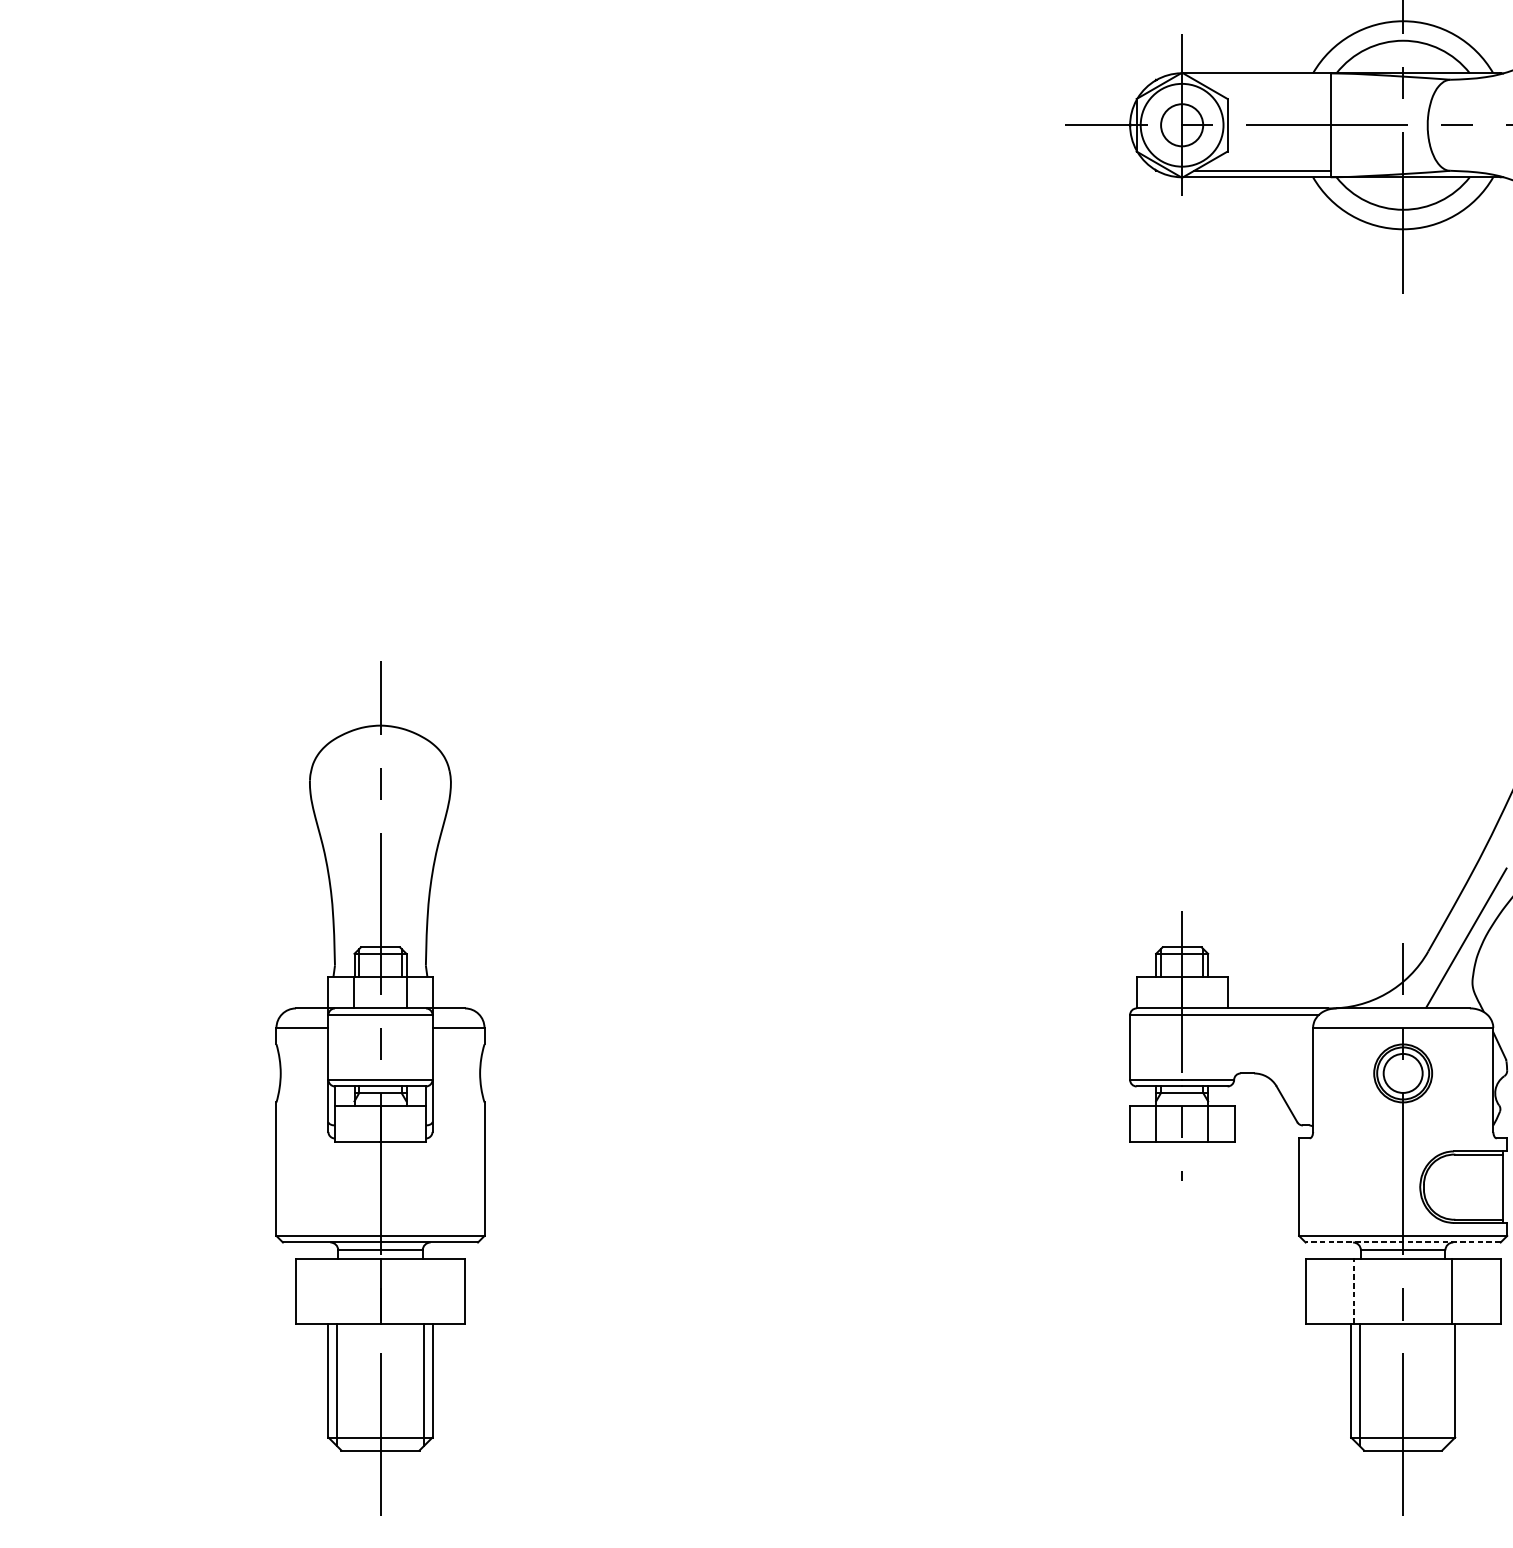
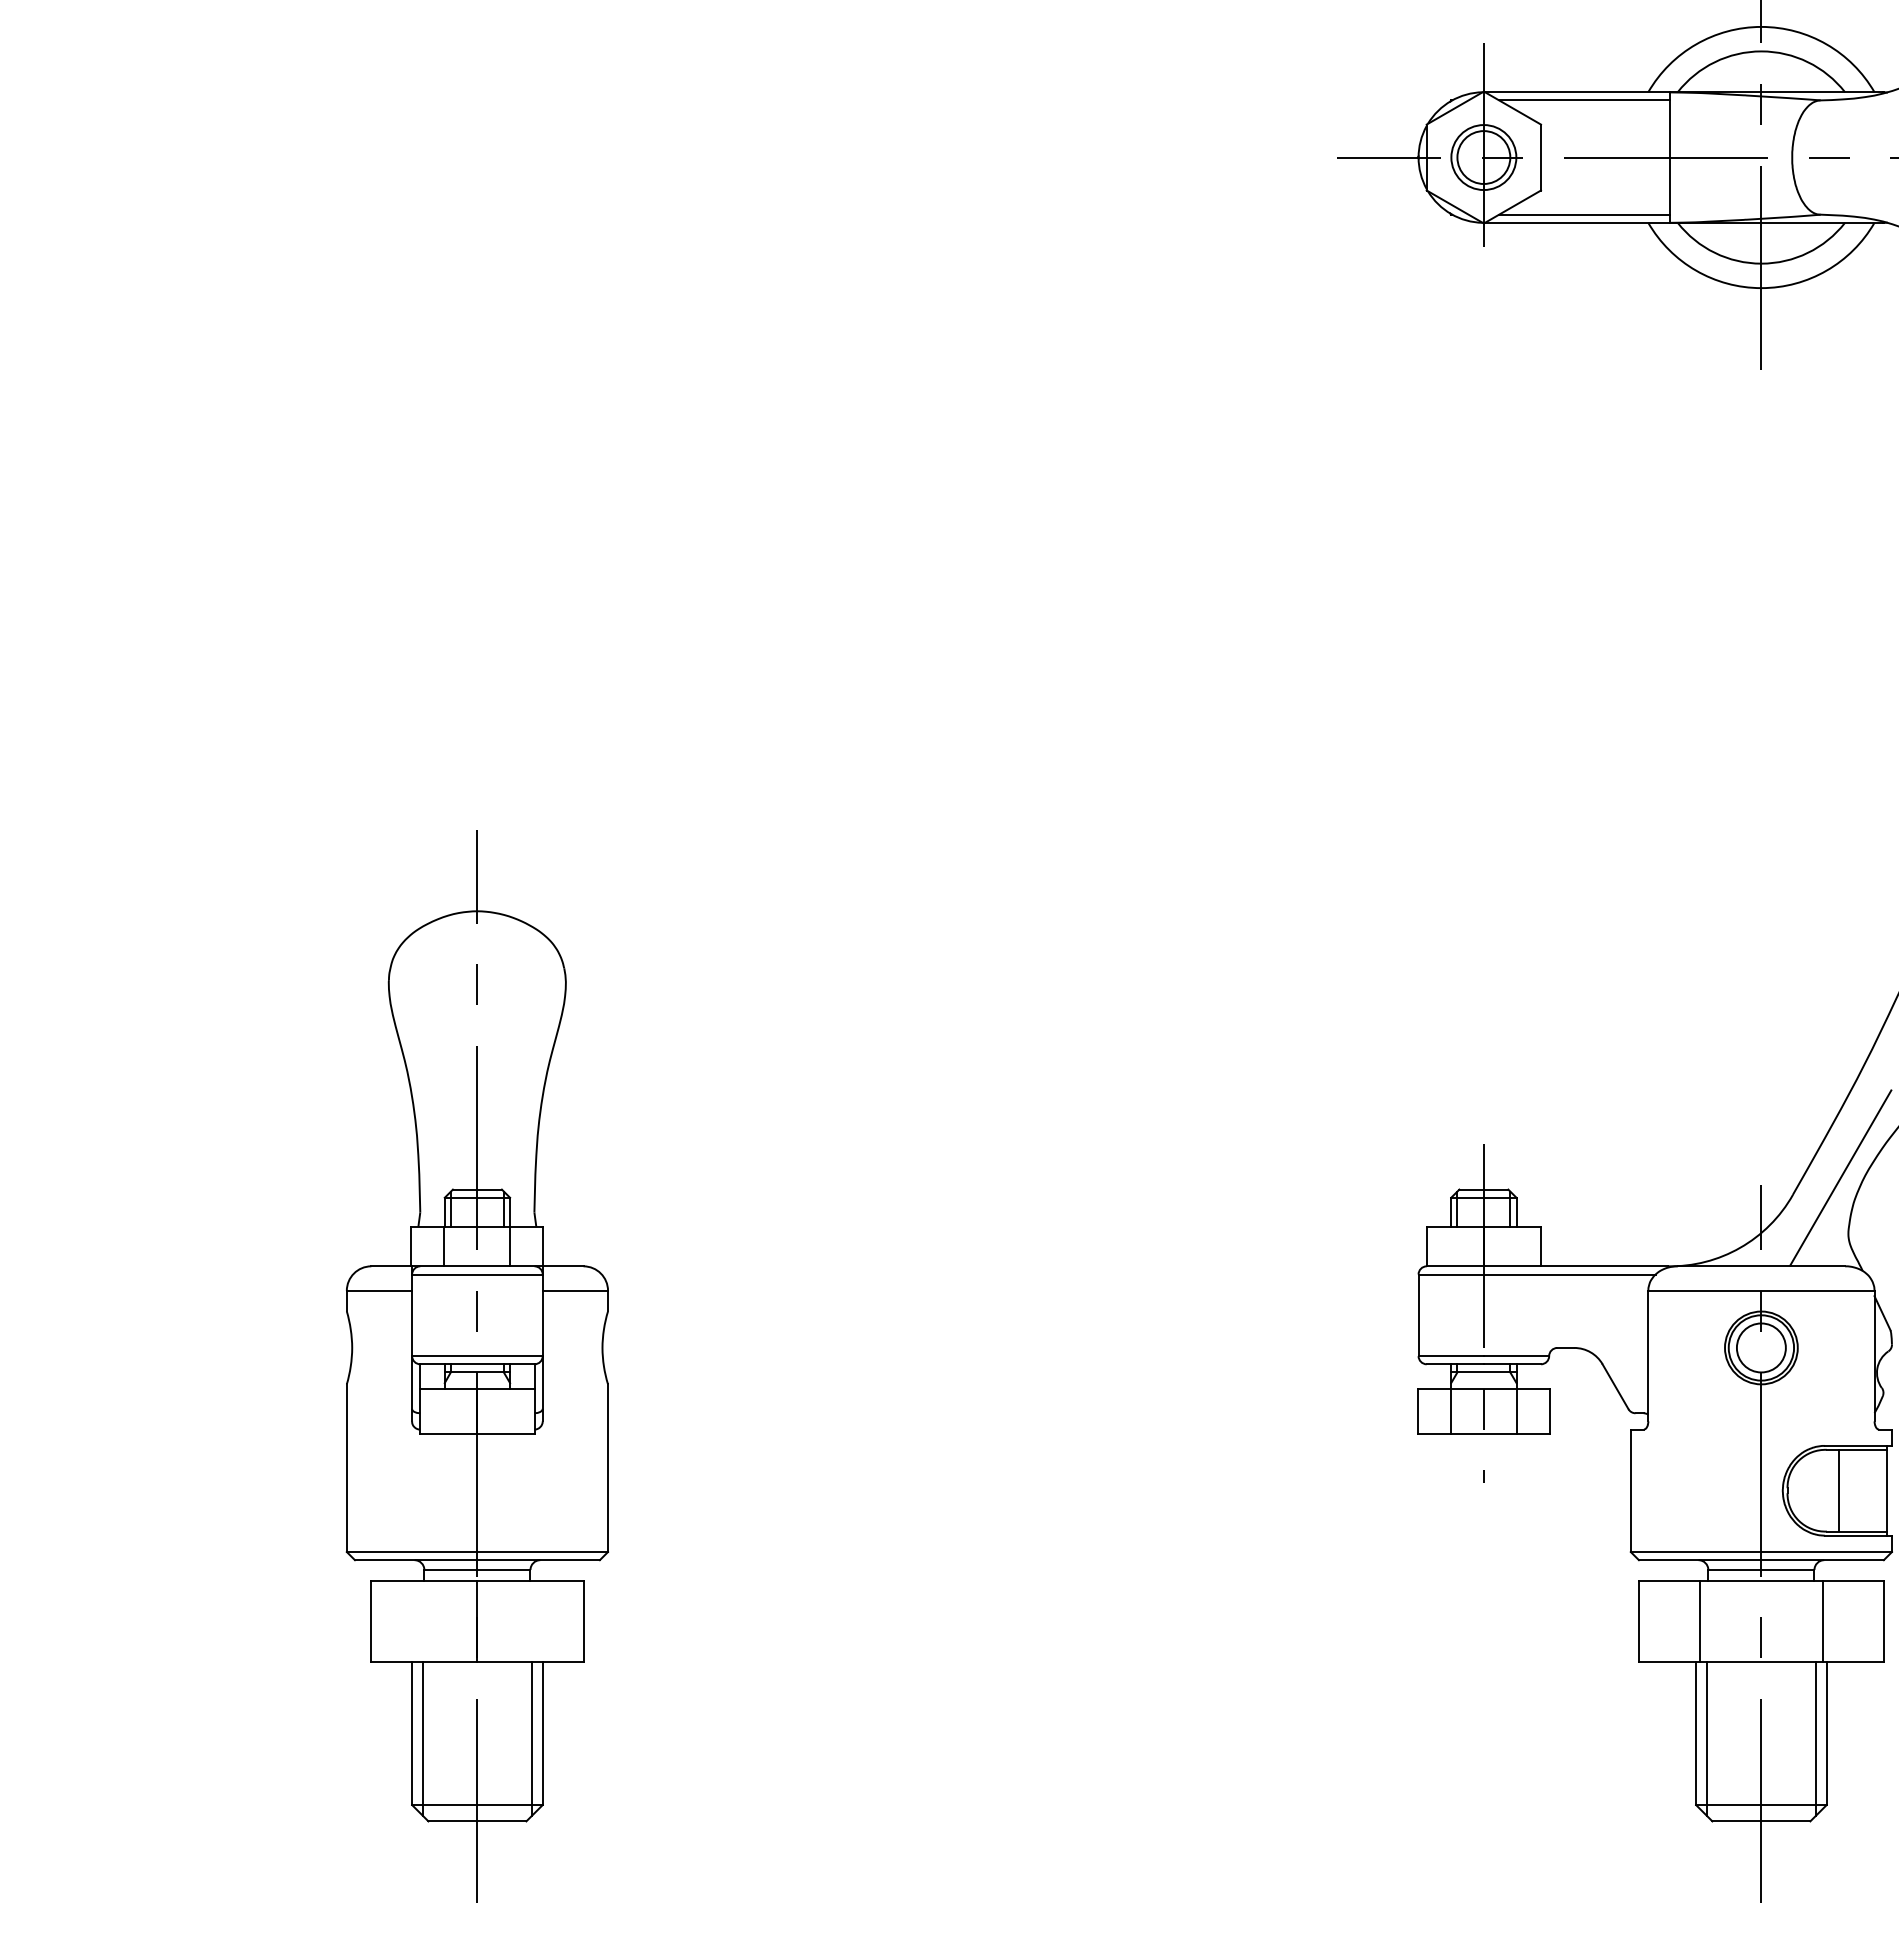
line: (1262, 79) -> (1584, 100), added
circle: (1181, 125) -> (1483, 157), size x0.62
line: (1465, 1186) -> (1839, 1490), added
line: (1402, 1242) -> (1760, 1560), dashed -> solid
line: (1354, 1291) -> (1700, 1621), dashed -> solid
line: (1446, 1385) -> (1815, 1739), added

